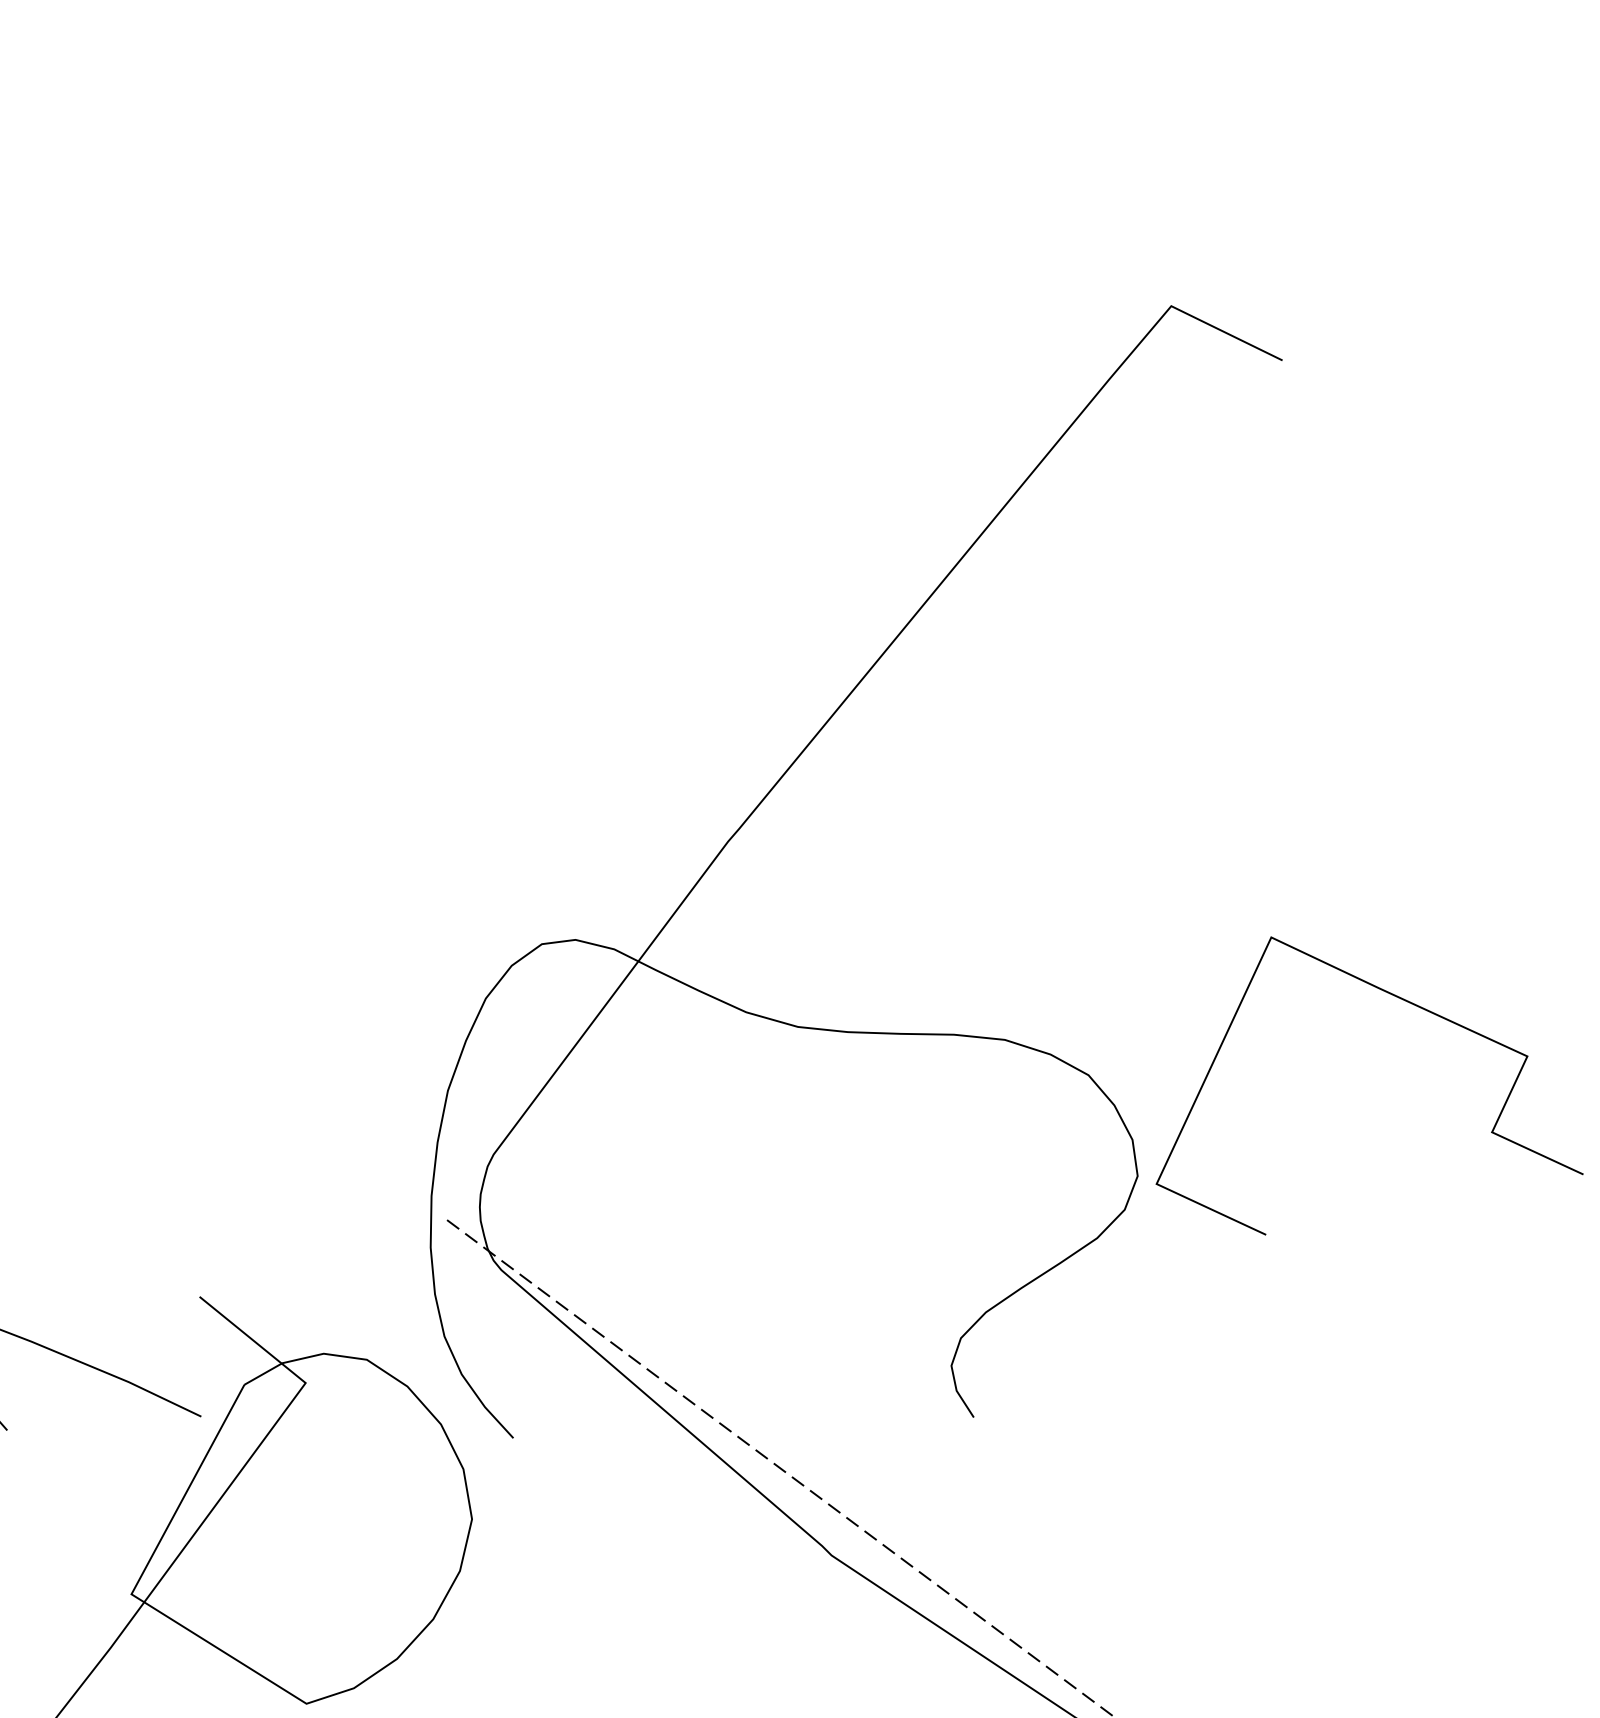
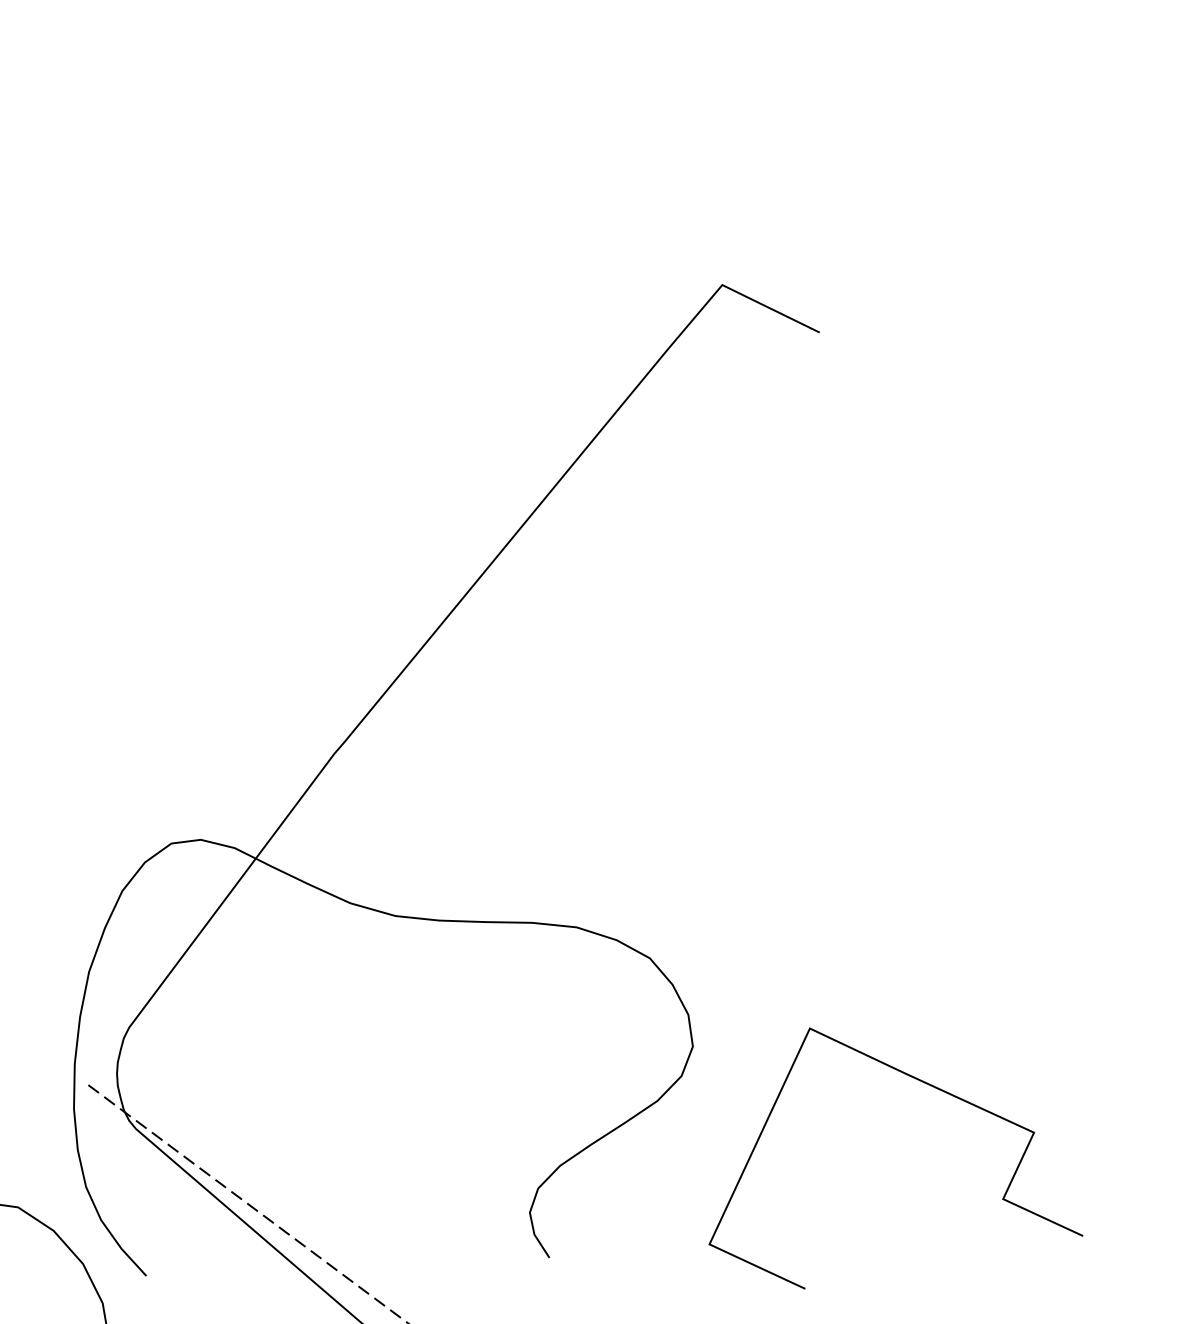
curve: (1409, 1003) -> (930, 1086), moved

